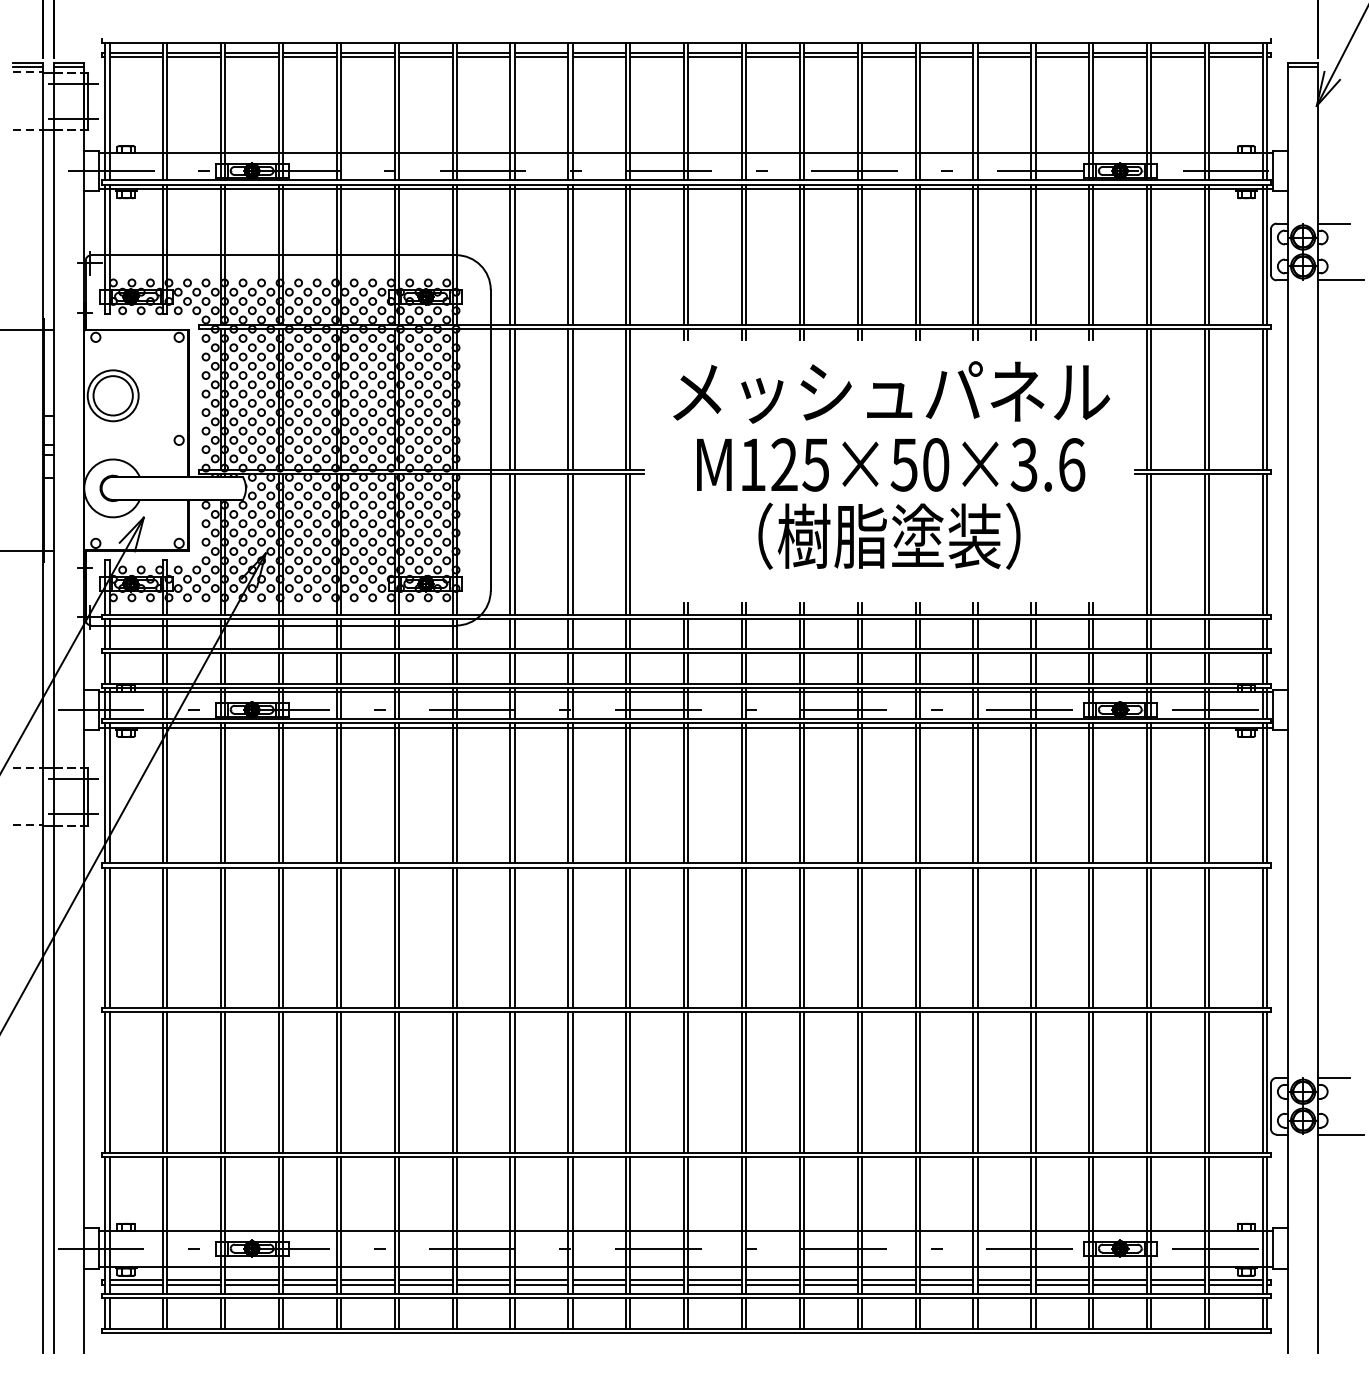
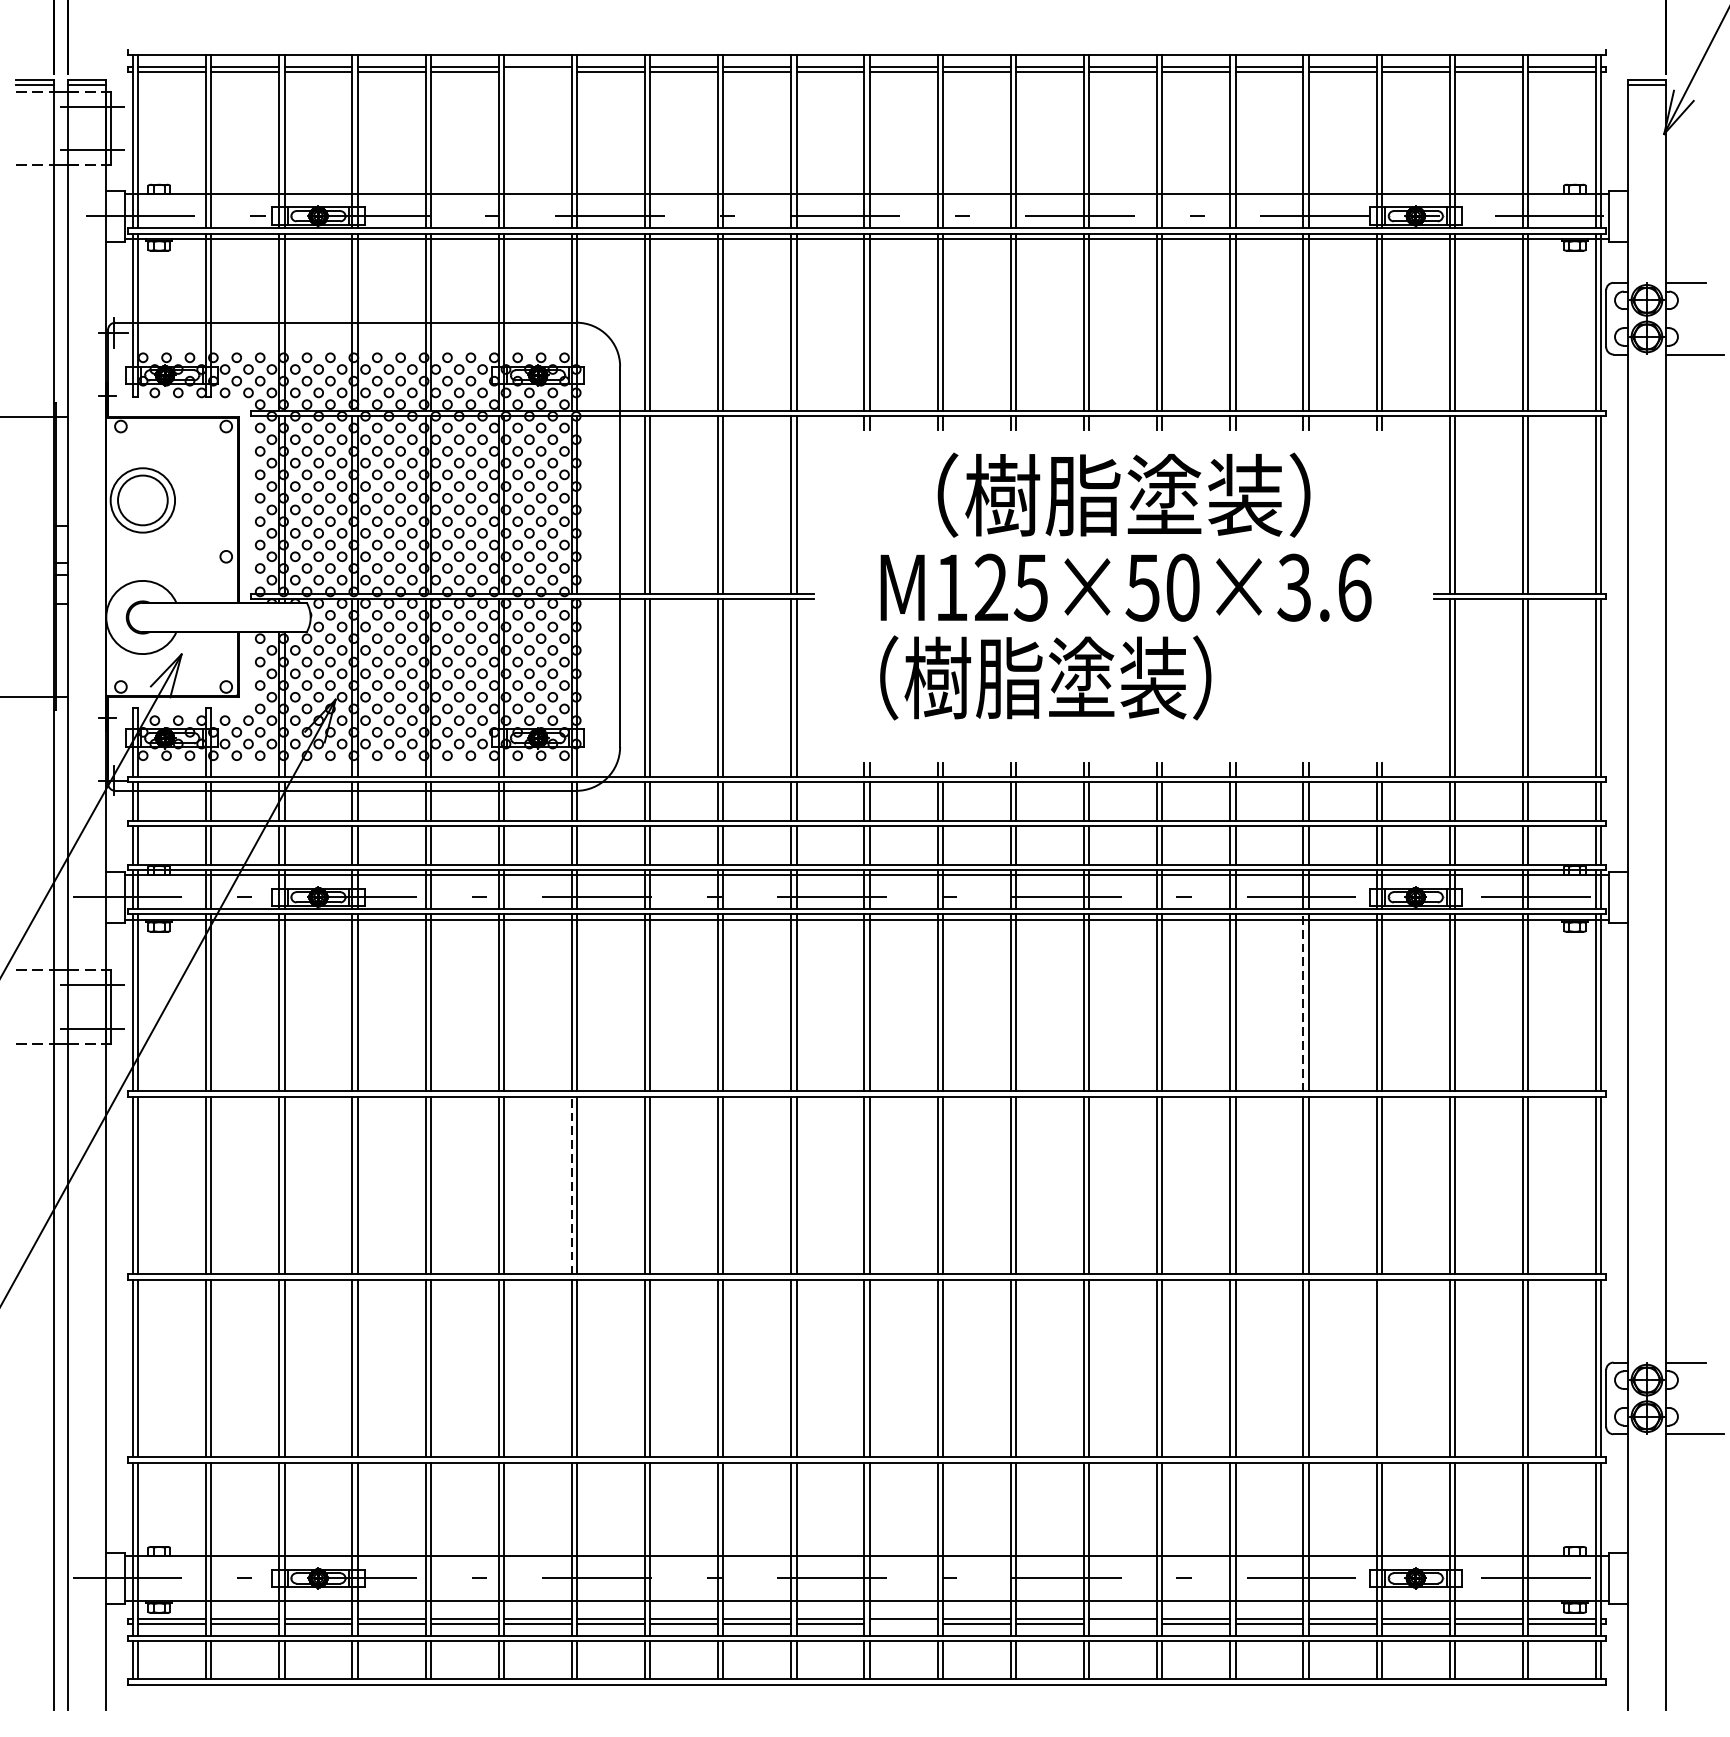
line: (425, 57) -> (537, 72), removed
text: (891, 391) -> (1126, 494), メッシュパネル -> （樹脂塗装）
text: (889, 535) -> (1045, 677), moved
line: (1031, 792) -> (1303, 1001), solid -> dashed
line: (452, 937) -> (571, 1185), solid -> dashed
line: (1093, 1082) -> (1381, 1368), removed
line: (714, 1284) -> (902, 1623), removed
line: (888, 1284) -> (1122, 1623), removed

